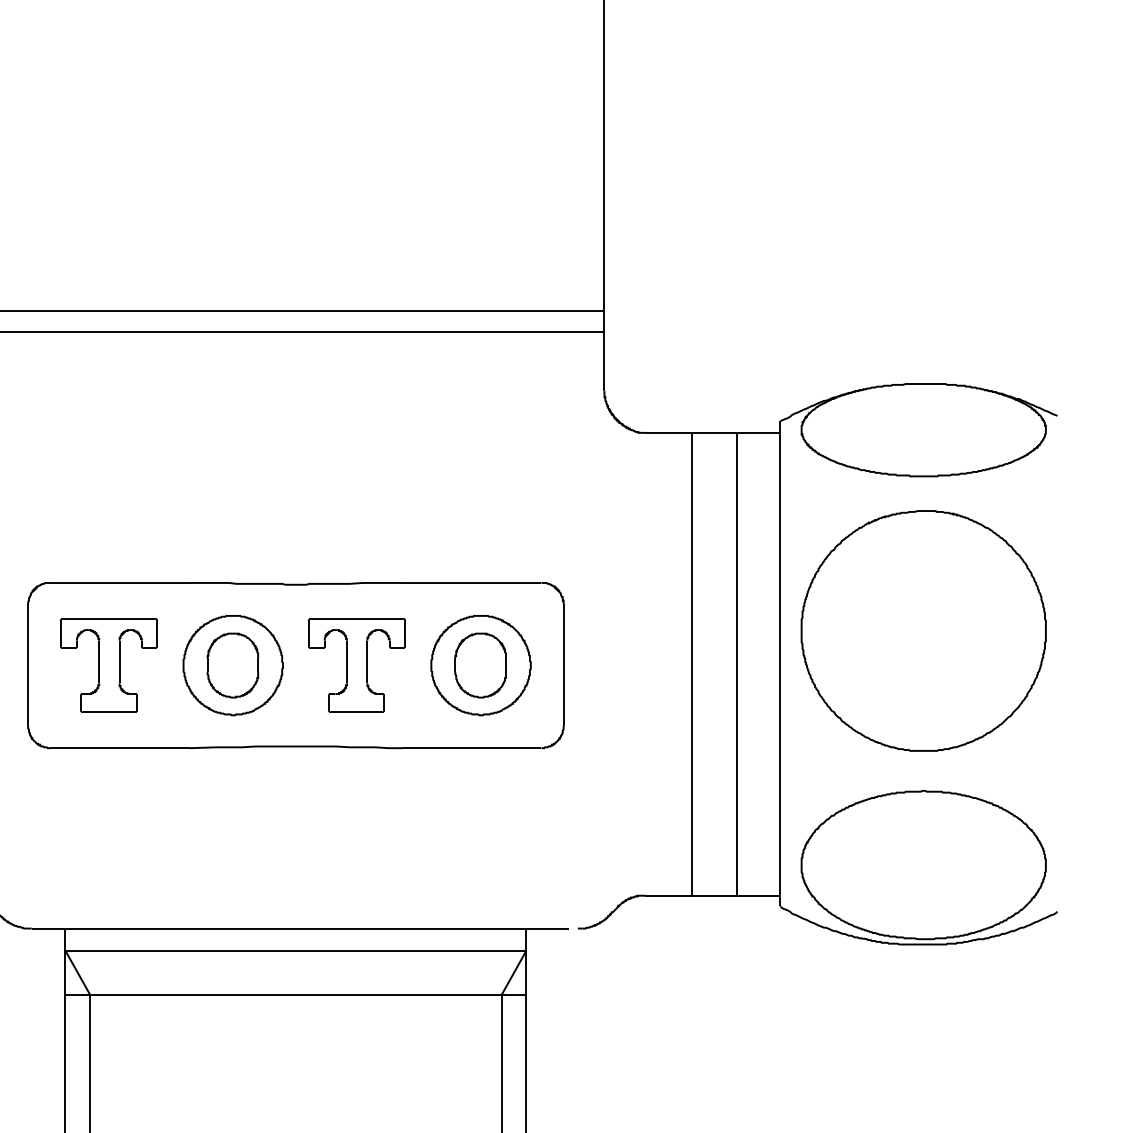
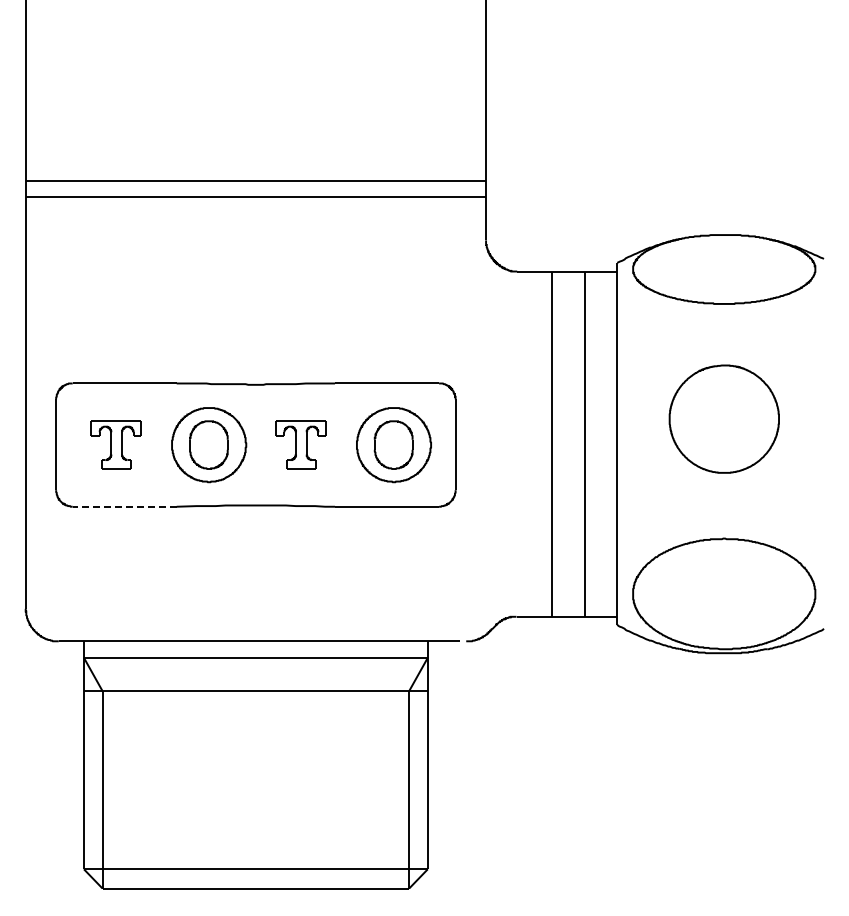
part: (924, 629) -> (724, 418), size x0.6
part: (109, 666) -> (116, 445), size x0.7
part: (355, 666) -> (300, 445), size x0.7
line: (119, 747) -> (124, 506), solid -> dashed

